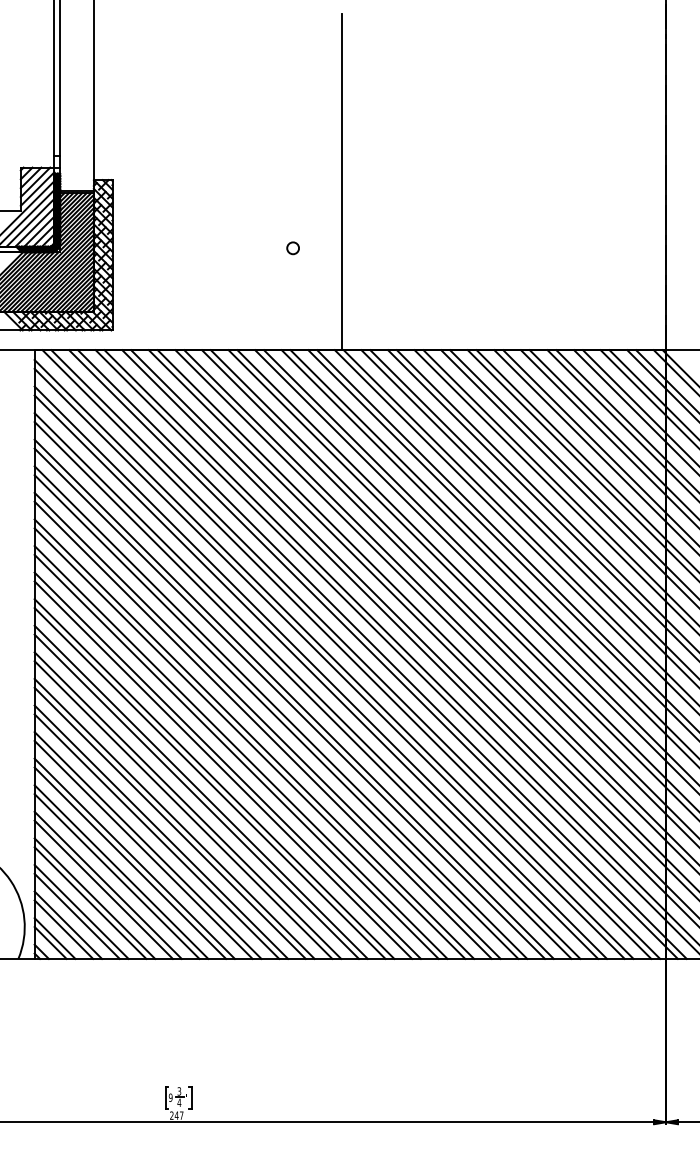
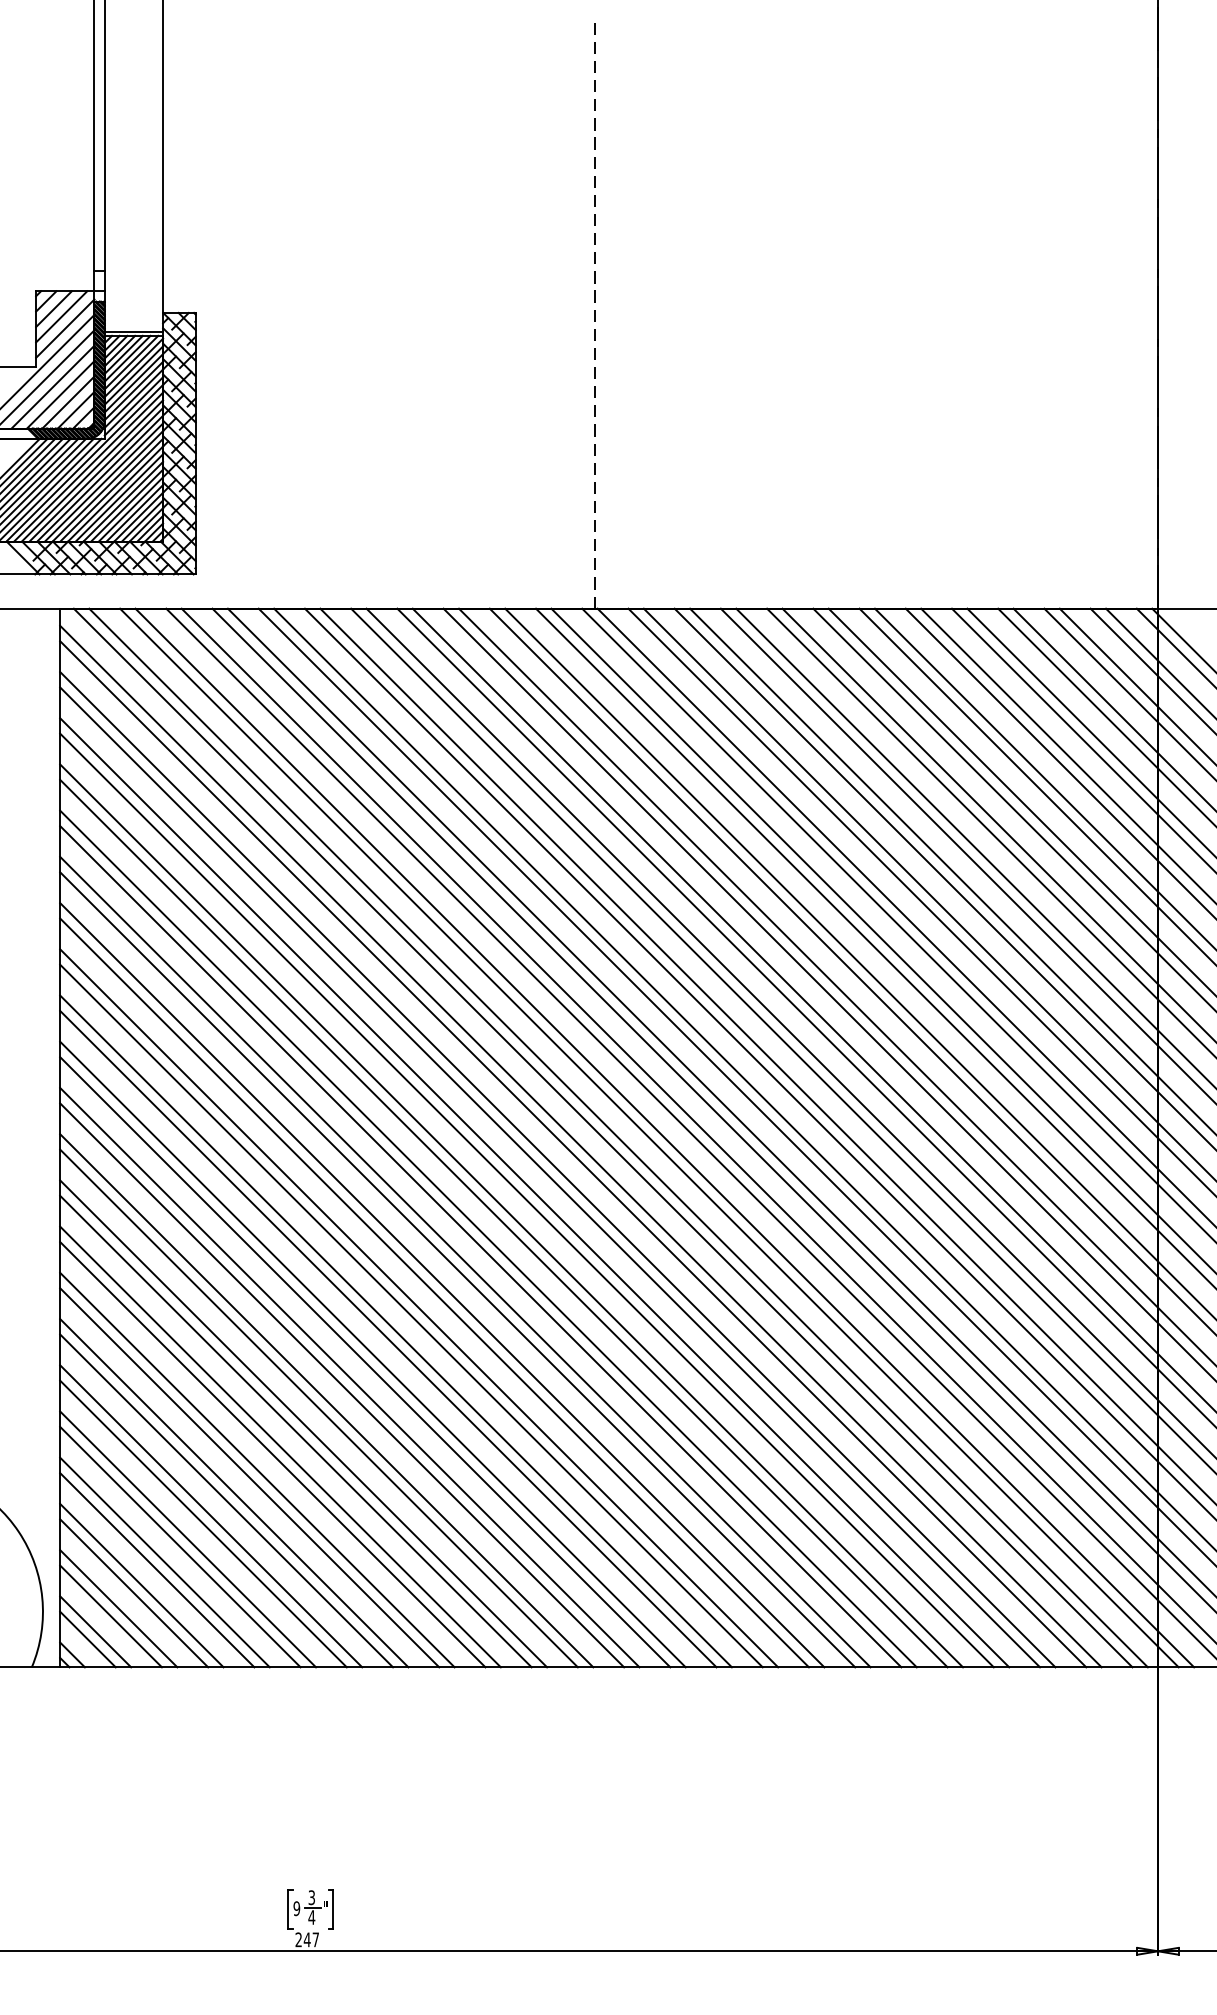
line: (342, 181) -> (595, 315), solid -> dashed
circle: (292, 248) -> (508, 431), removed

